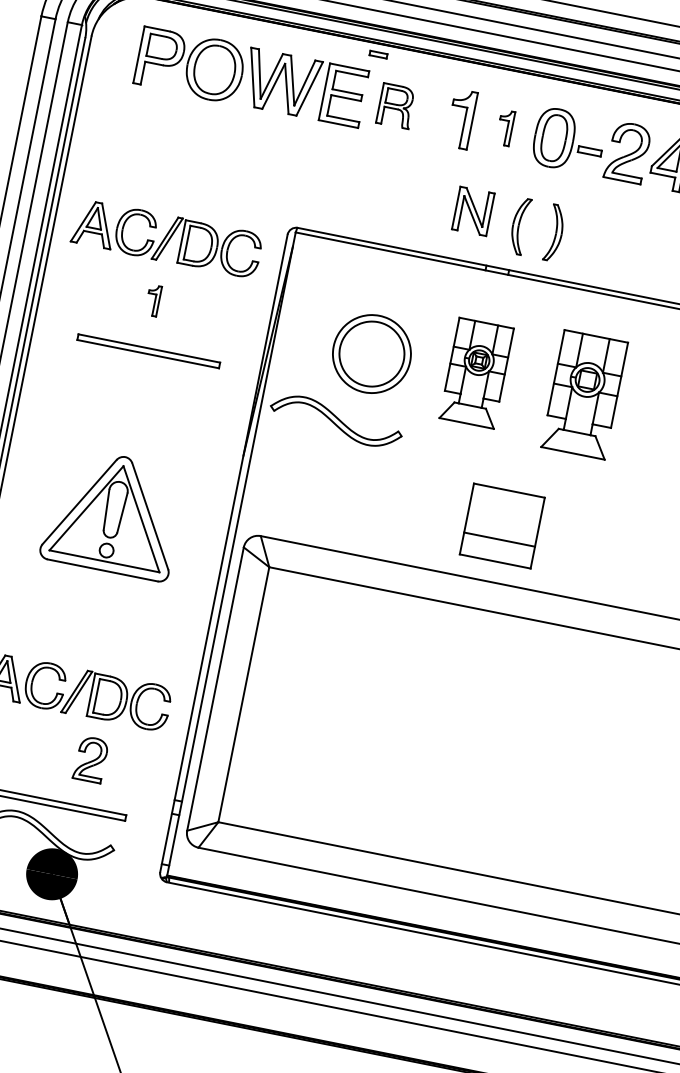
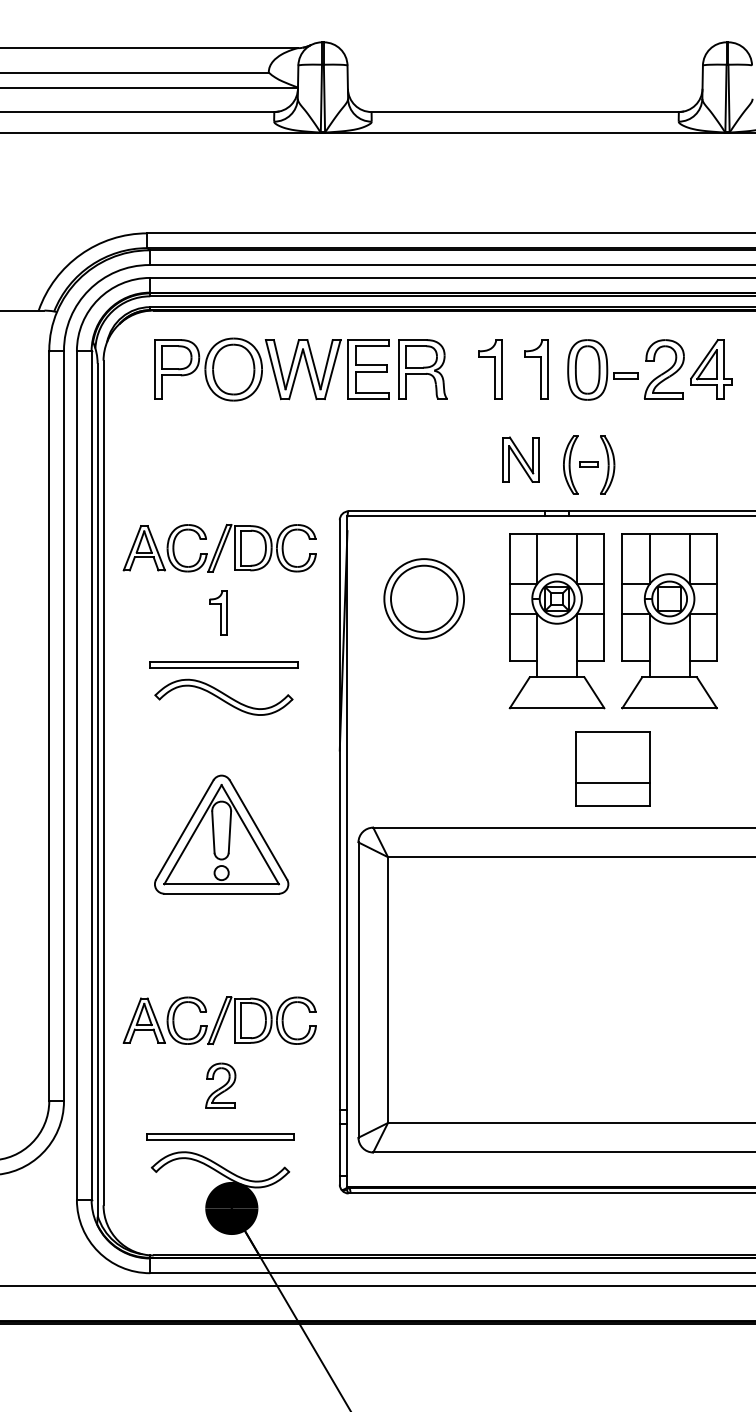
part: (378, 54) -> (588, 464), moved
part: (395, 105) -> (422, 369), size x1.43
part: (505, 127) -> (536, 369), size x1.67
part: (153, 300) -> (218, 612), size x1.43
part: (371, 353) -> (423, 598), moved
part: (476, 373) -> (556, 621), size x1.67
part: (584, 395) -> (669, 621), size x1.43
part: (336, 420) -> (223, 696), moved
part: (90, 759) -> (220, 1085), moved

